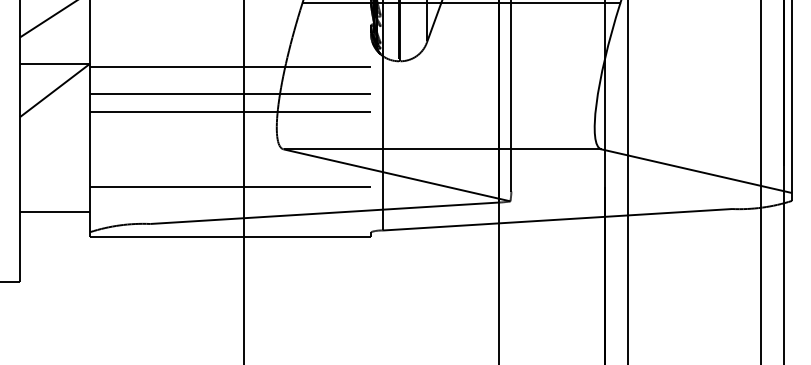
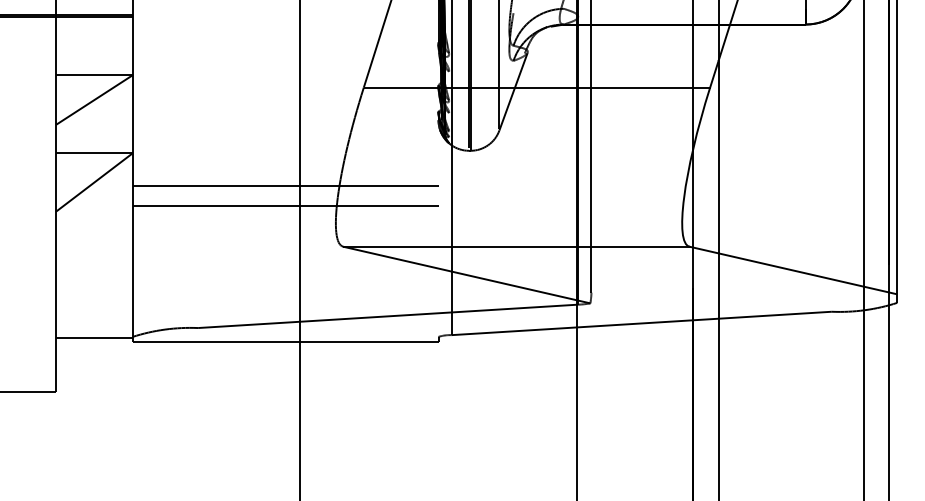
line: (230, 67) -> (285, 157), removed
line: (230, 187) -> (285, 288), removed
line: (55, 212) -> (94, 338), moved

